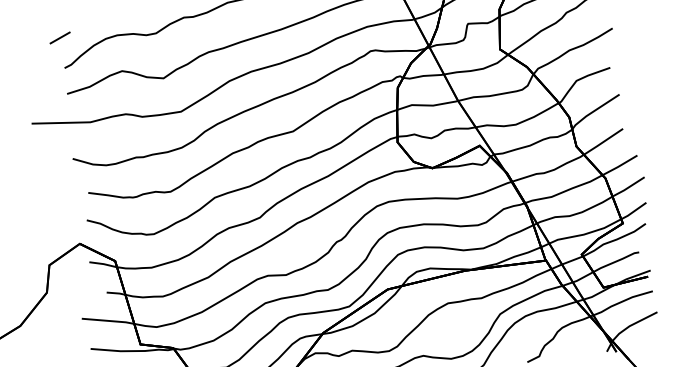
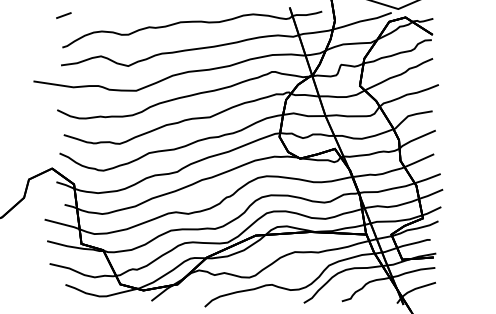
line: (59, 37) -> (63, 15), moved

